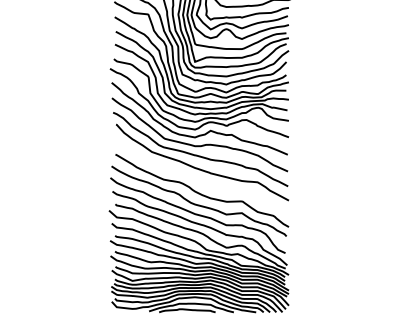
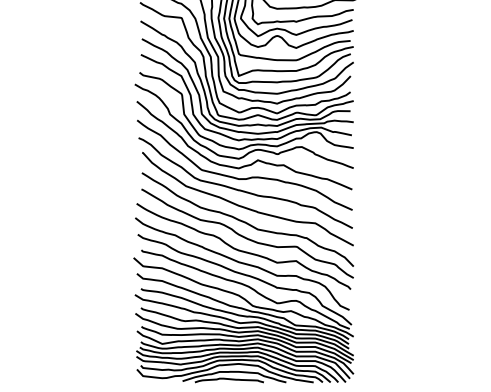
curve: (200, 180) -> (245, 221), added

